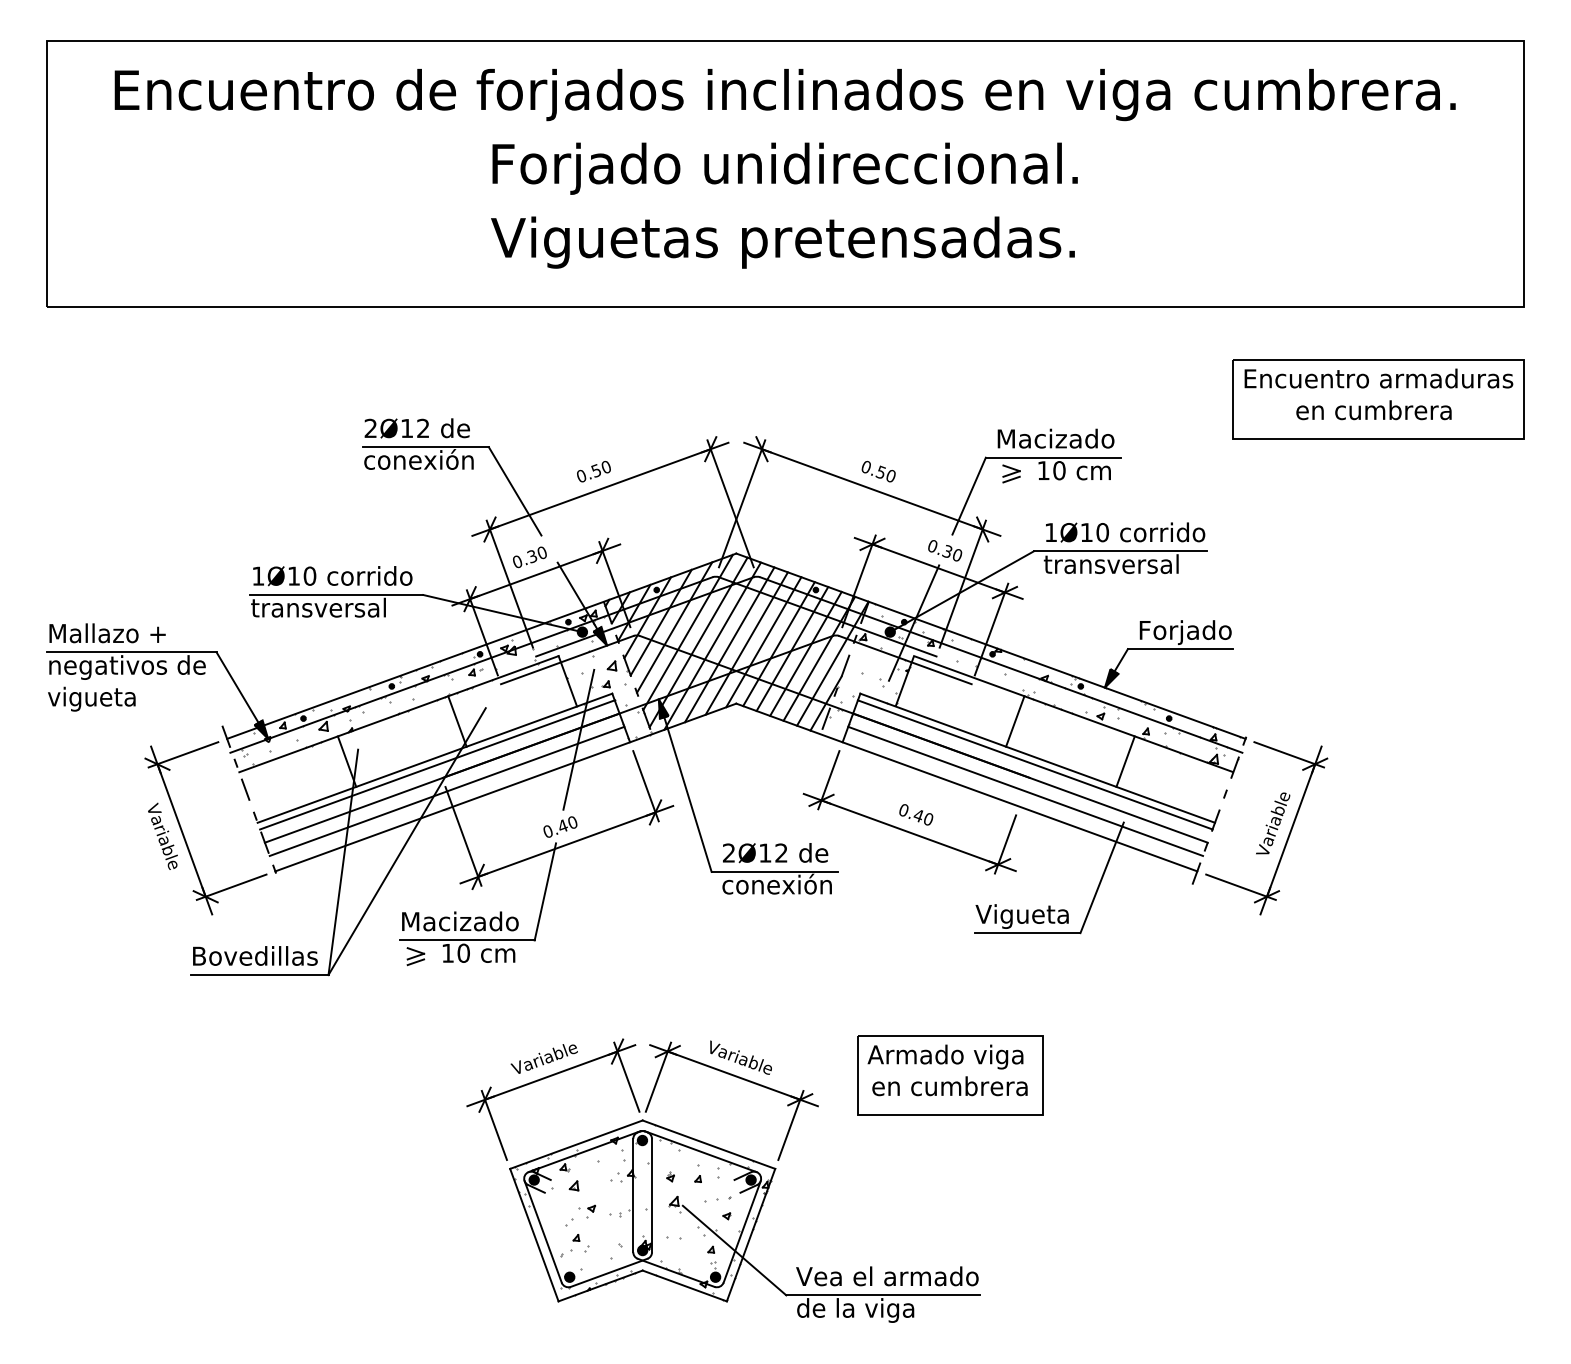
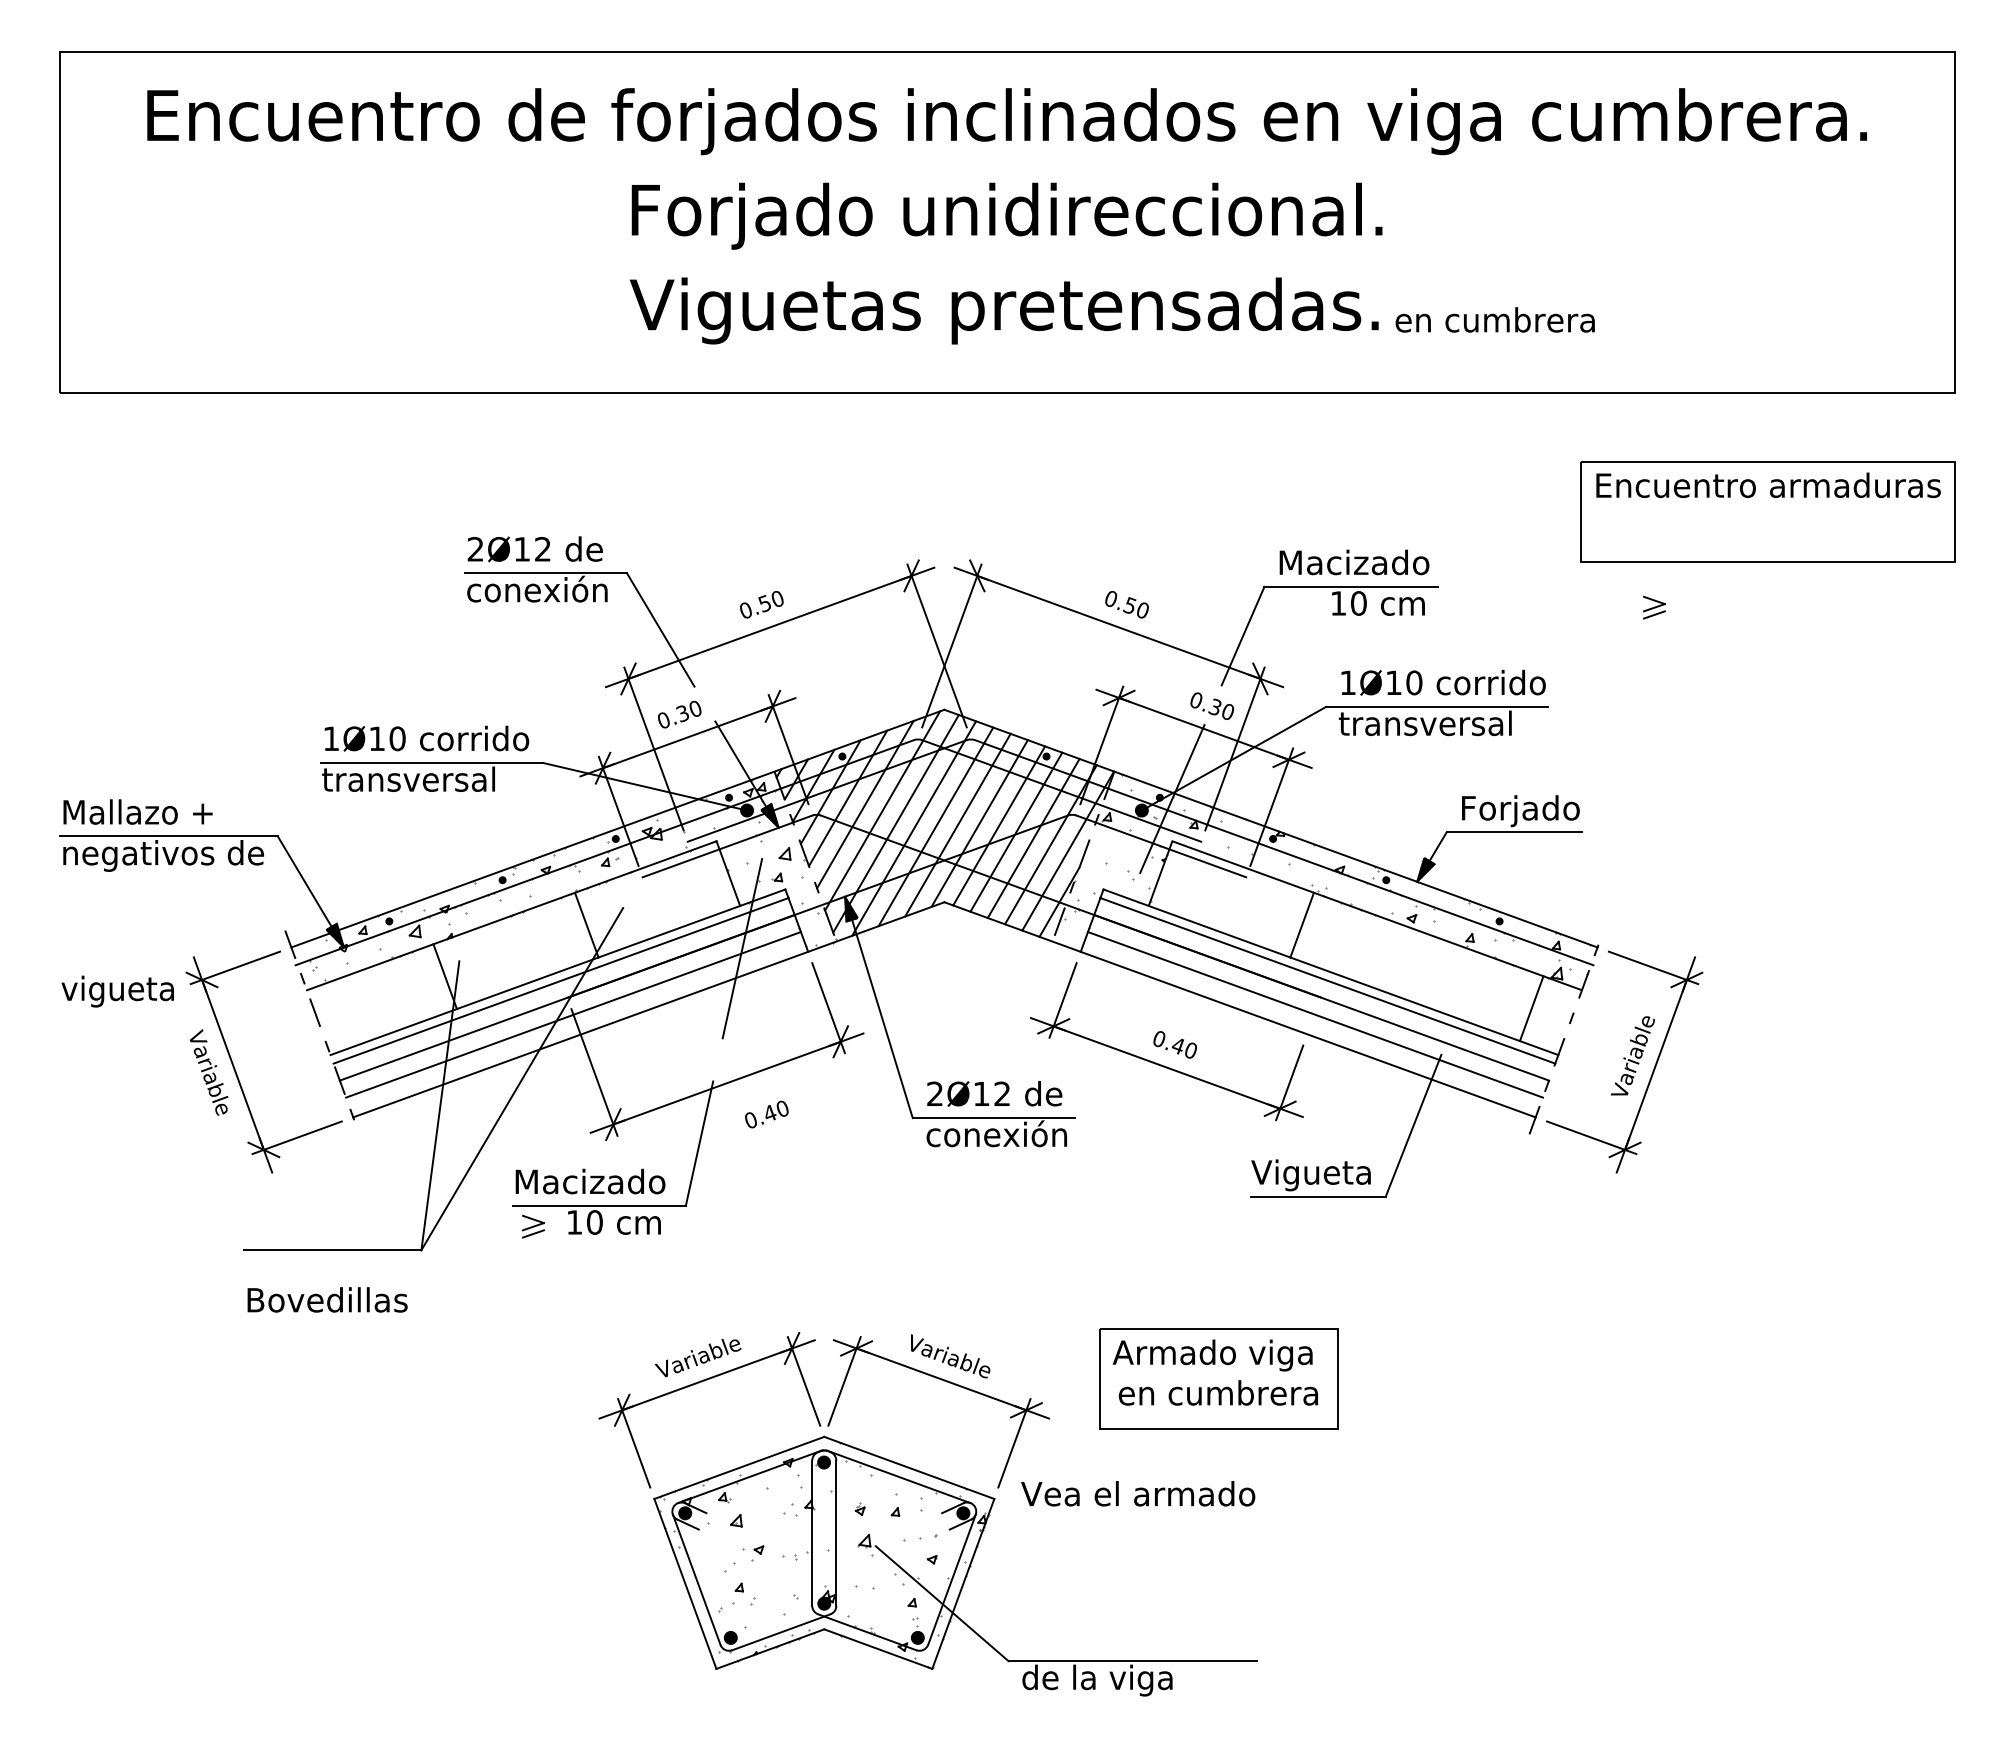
text: (1373, 409) -> (1494, 319), moved
part: (1011, 473) -> (1654, 607), moved
text: (91, 699) -> (117, 991), moved
line: (1125, 761) -> (1531, 1008), moved
text: (560, 827) -> (766, 1114), moved
text: (255, 955) -> (327, 1299), moved
text: (887, 1276) -> (1138, 1493), moved

